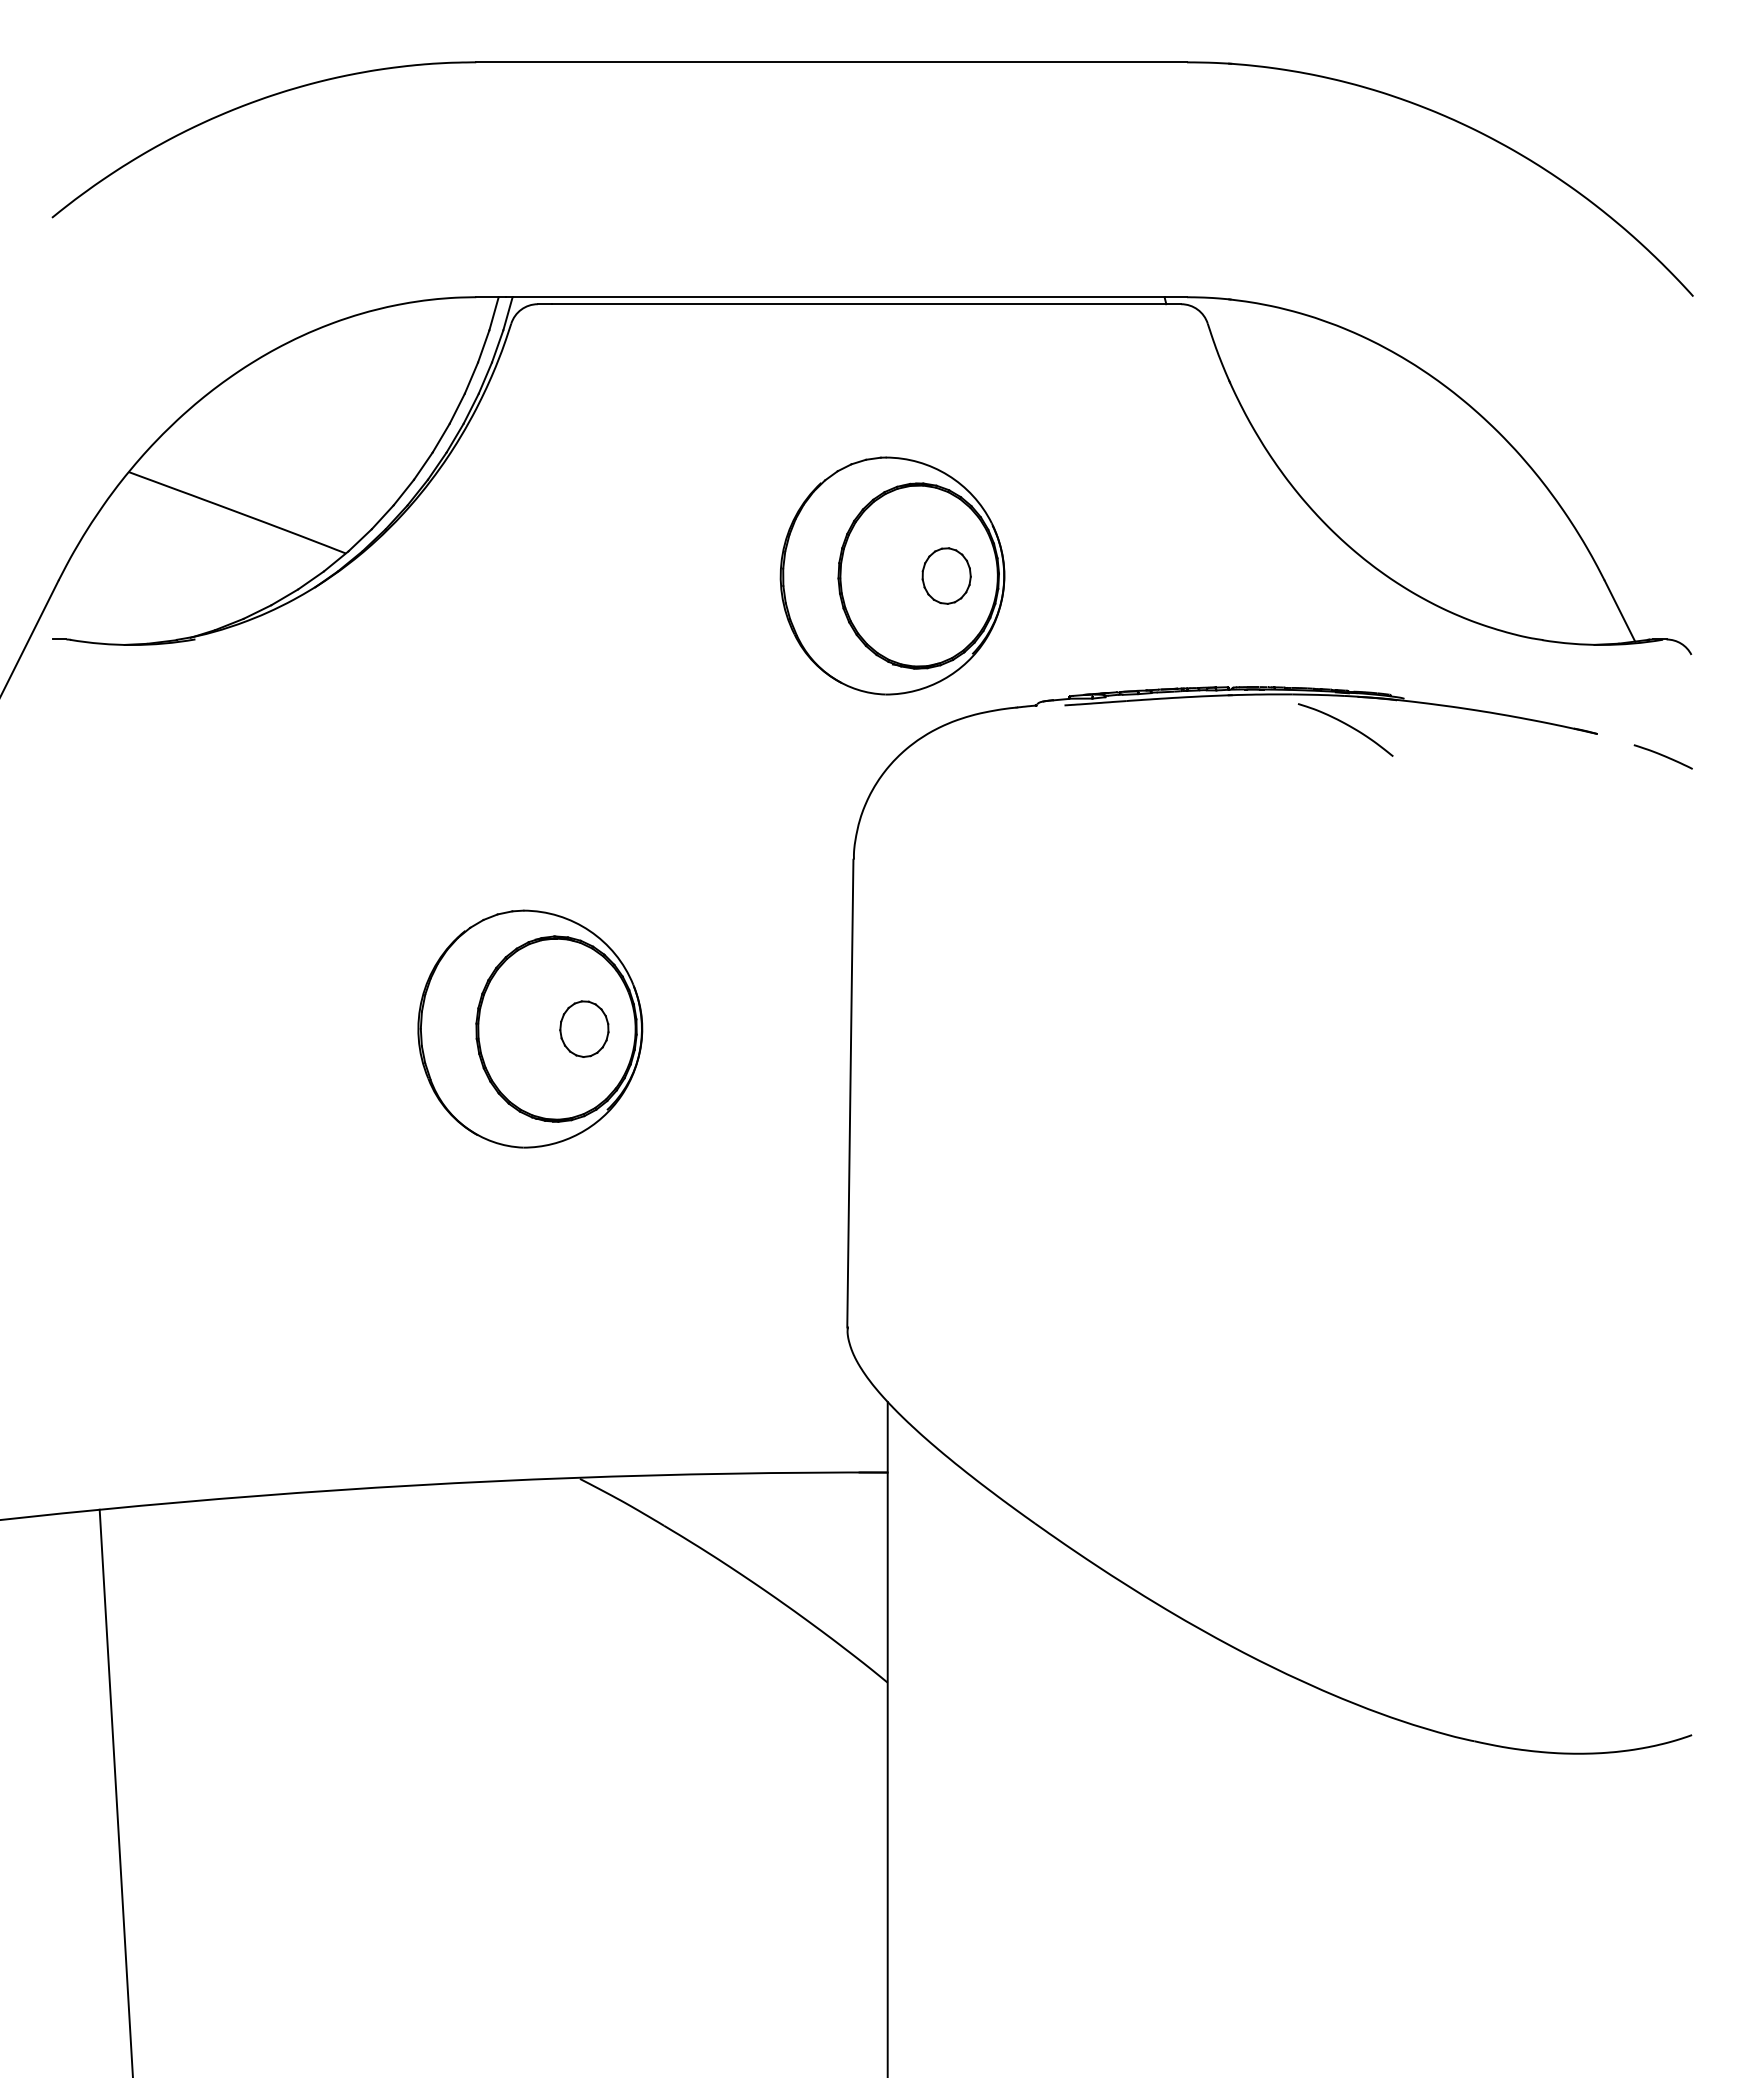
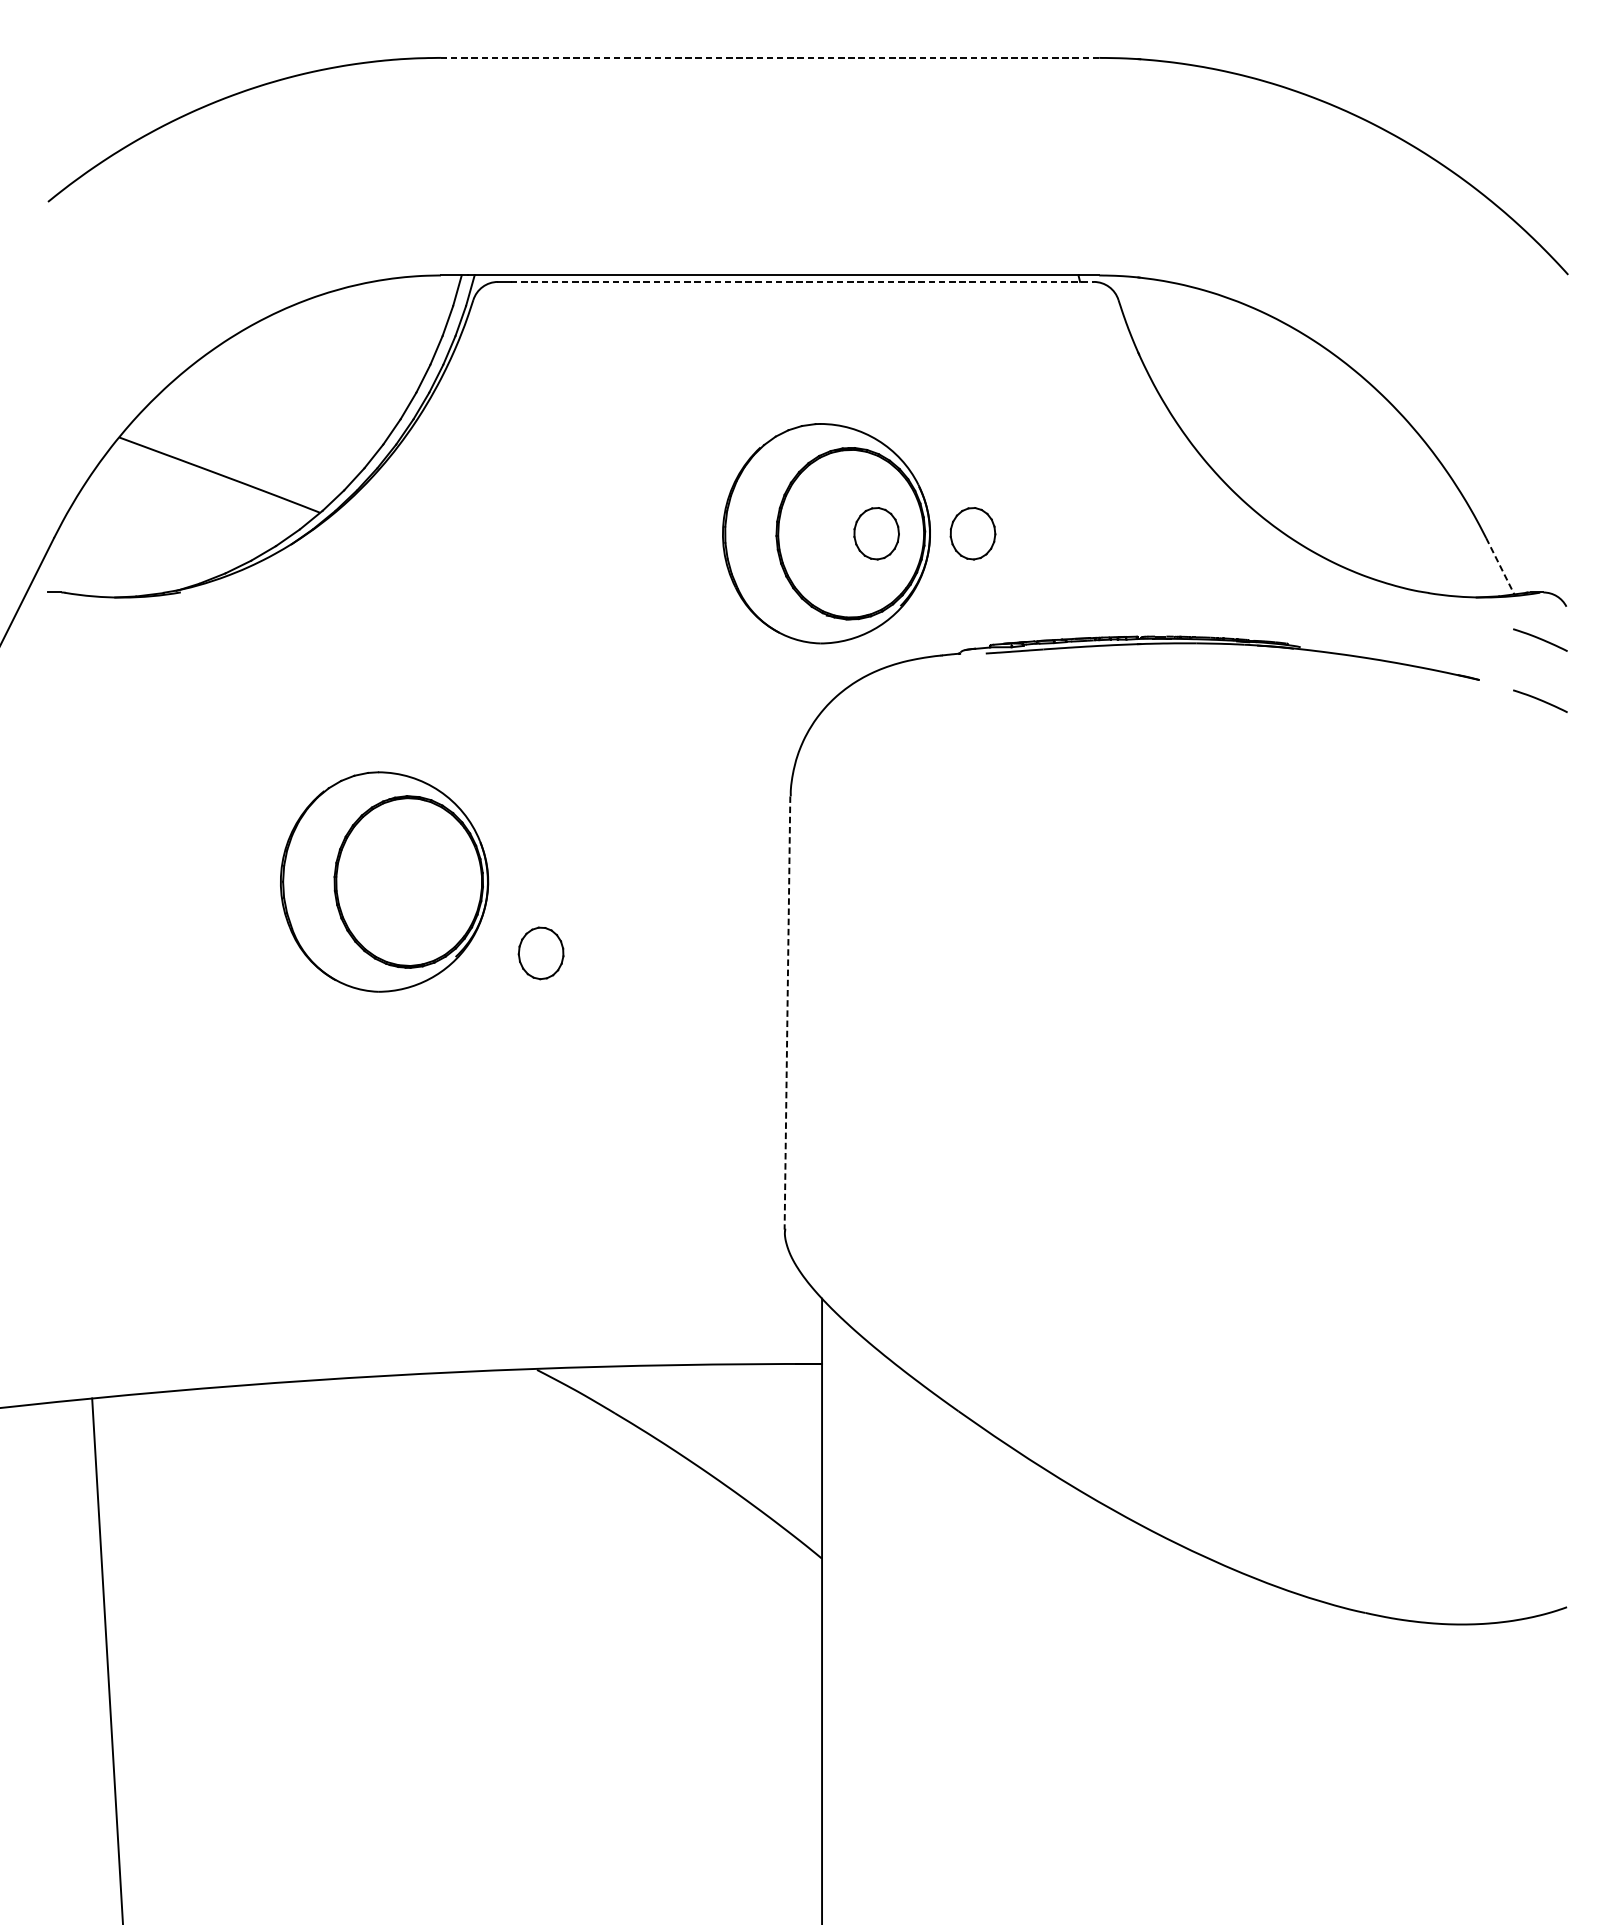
line: (831, 62) -> (769, 58), solid -> dashed
line: (866, 304) -> (802, 282), solid -> dashed
part: (1050, 575) -> (972, 533), added
line: (1620, 611) -> (1500, 566), solid -> dashed
curve: (1662, 690) -> (1539, 639), added
curve: (1346, 725) -> (1246, 672), removed
part: (530, 1028) -> (384, 881), moved
line: (850, 1093) -> (787, 1012), solid -> dashed

